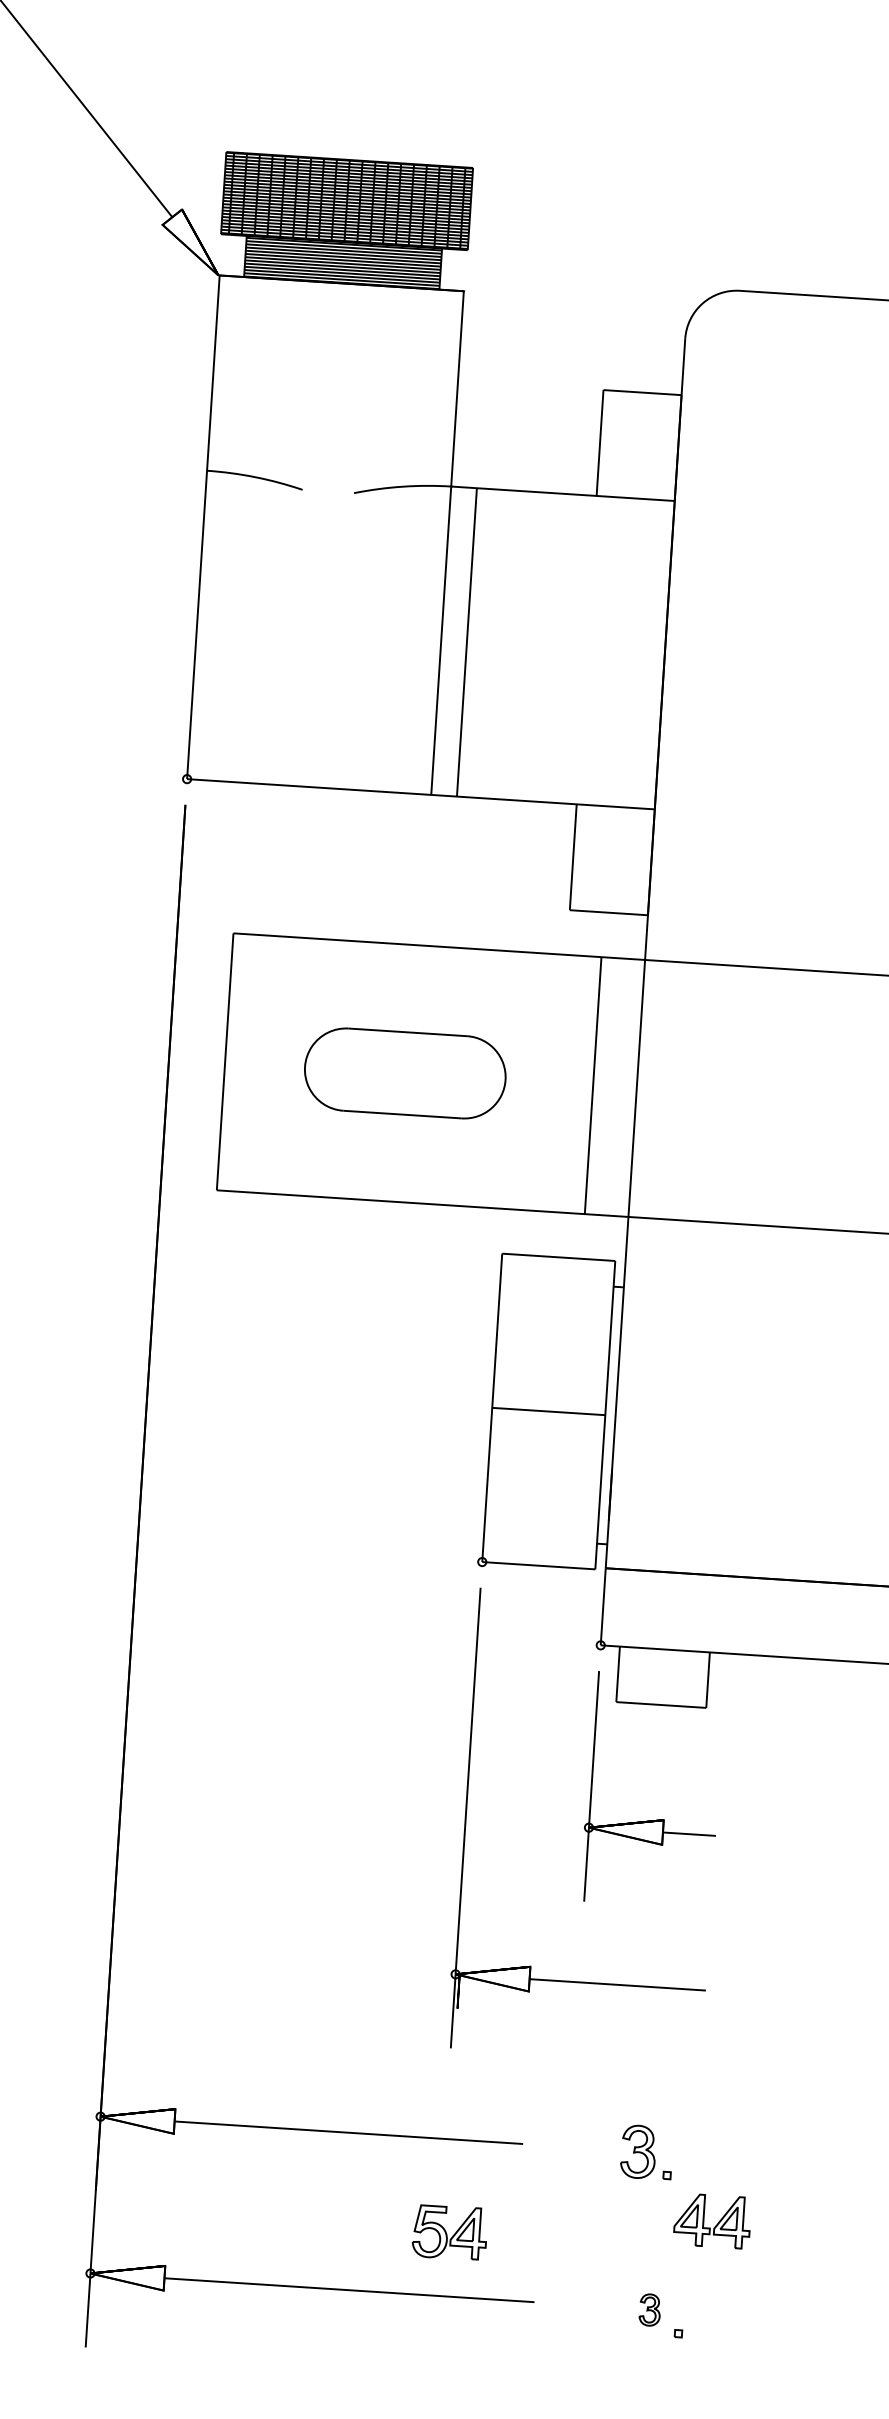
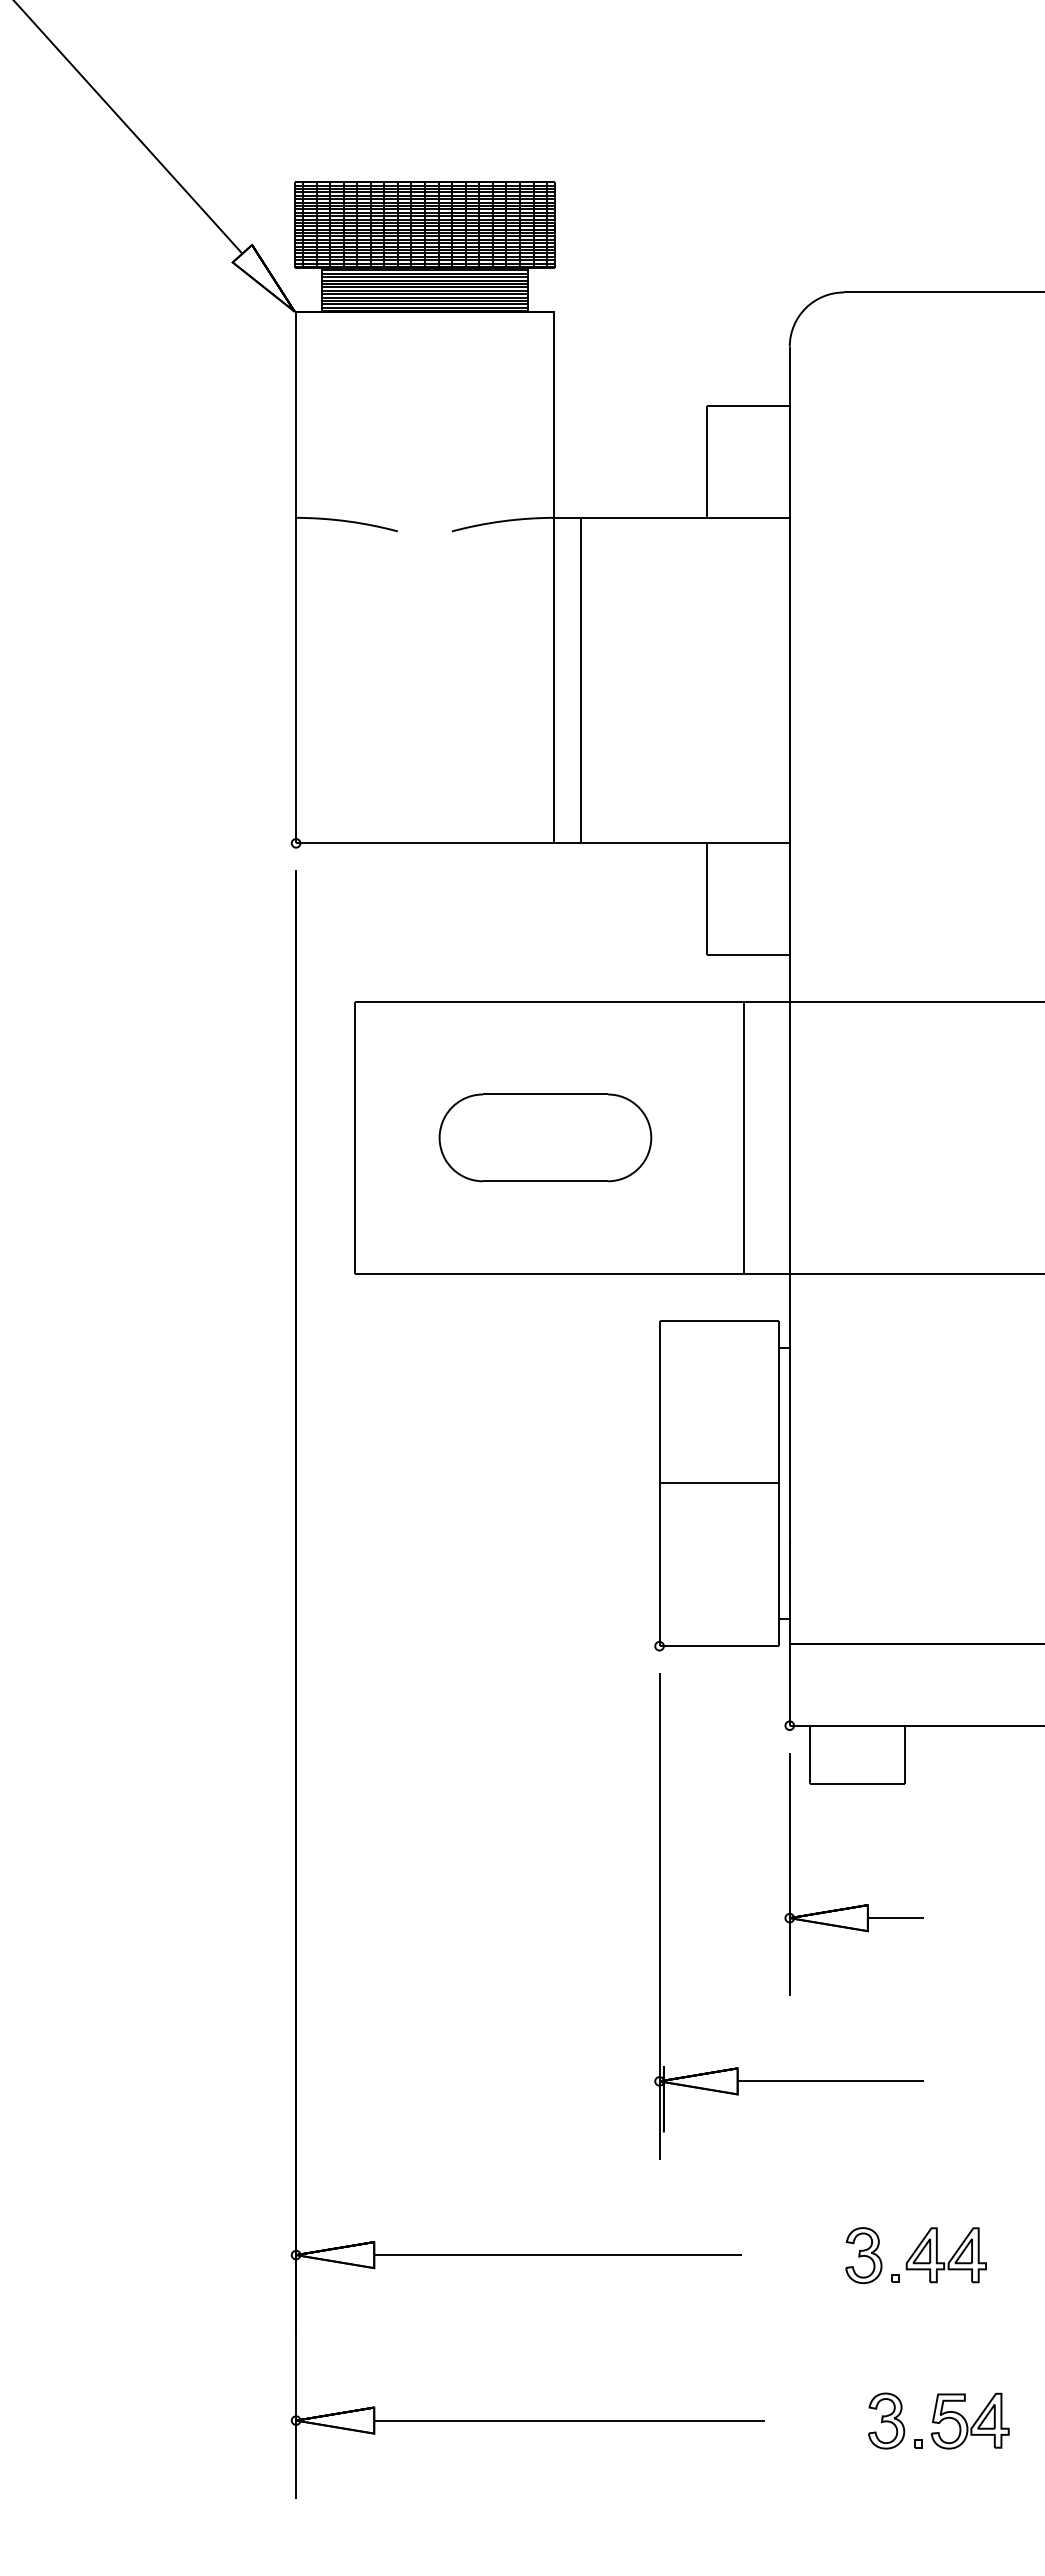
part: (711, 2221) -> (945, 2255), moved
part: (450, 2231) -> (970, 2420), moved
part: (649, 2309) -> (886, 2420), size x1.67

